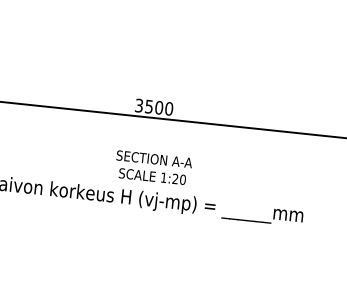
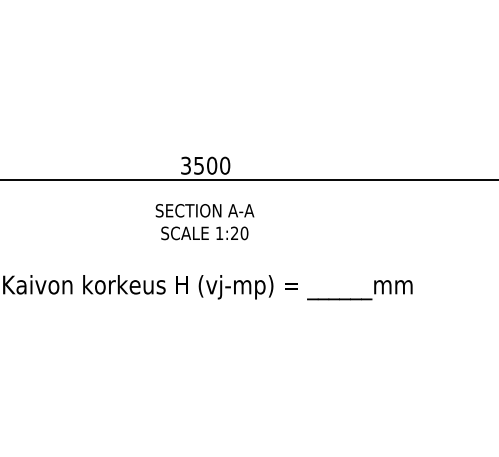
text: (153, 168) -> (204, 222), moved

